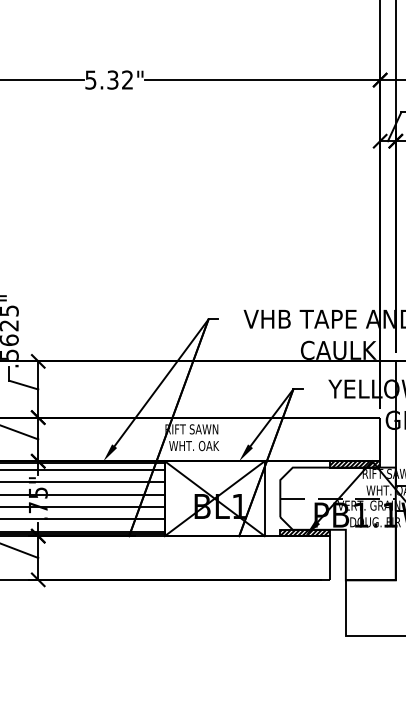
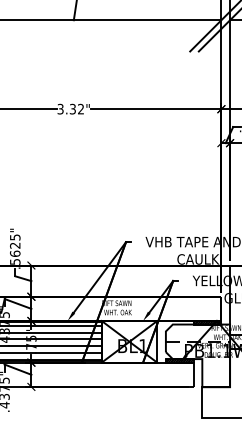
text: (90, 78) -> (60, 108), 5.32" -> 3.32"

